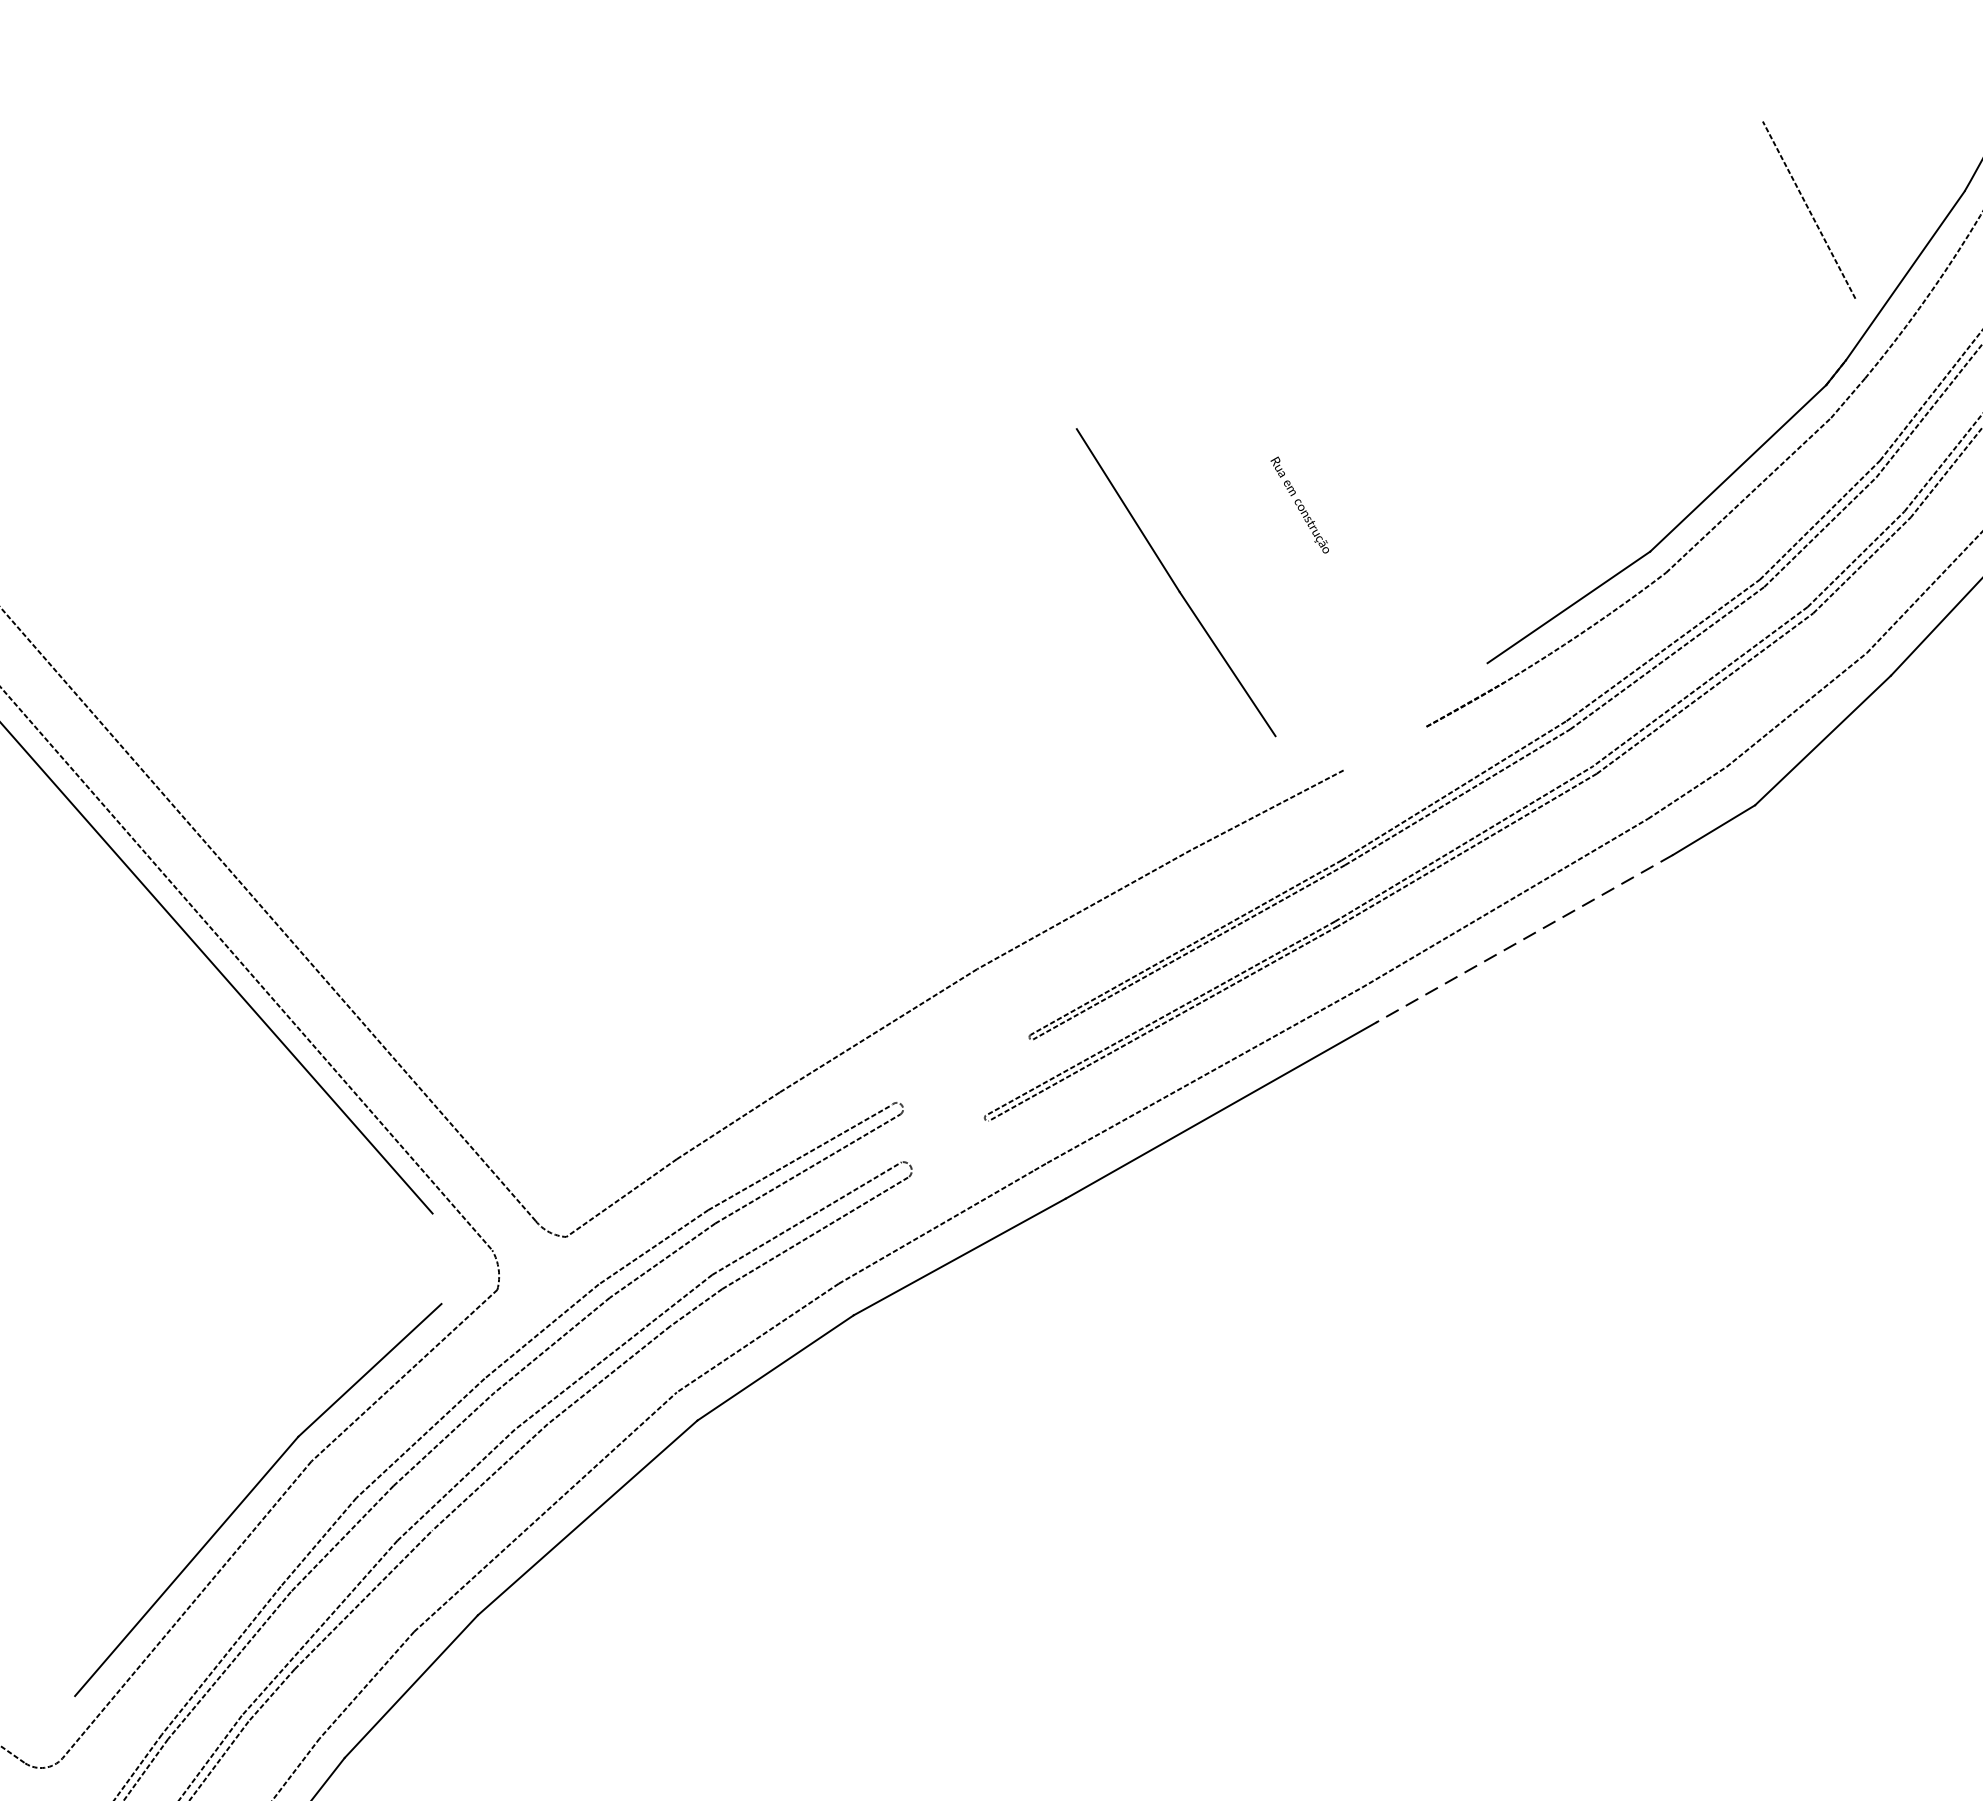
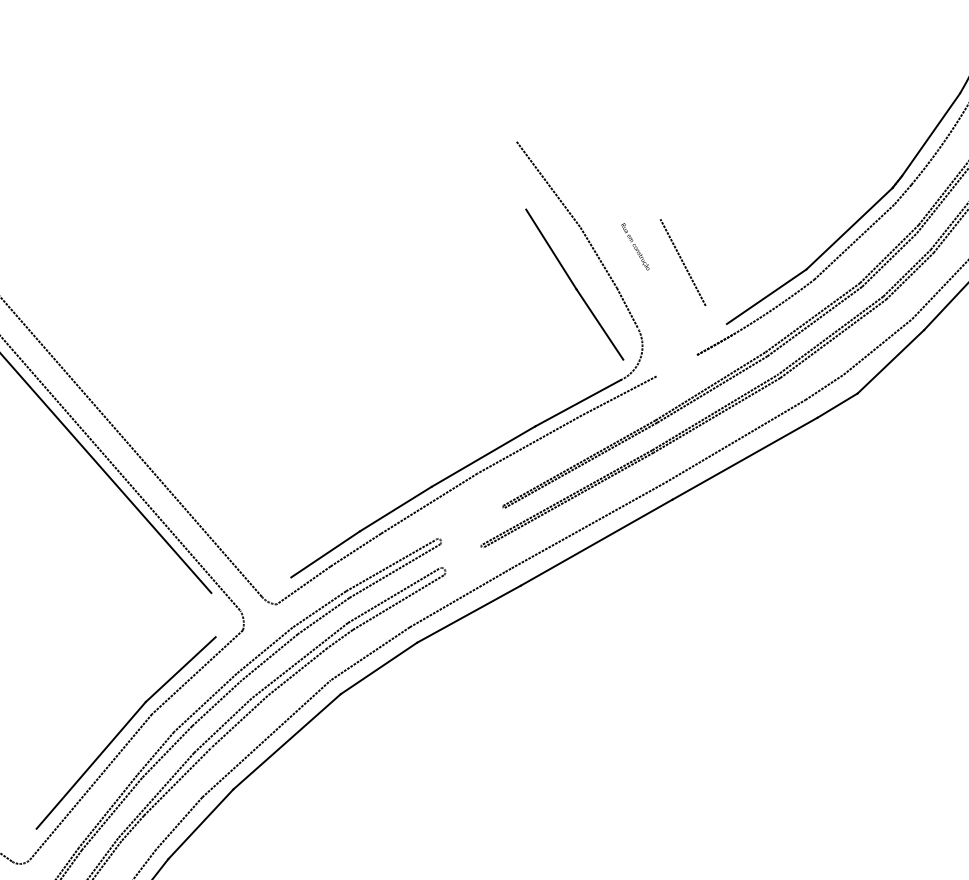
line: (1809, 209) -> (683, 262), moved
part: (1054, 893) -> (515, 436), added
line: (1523, 938) -> (744, 458), dashed -> solid

